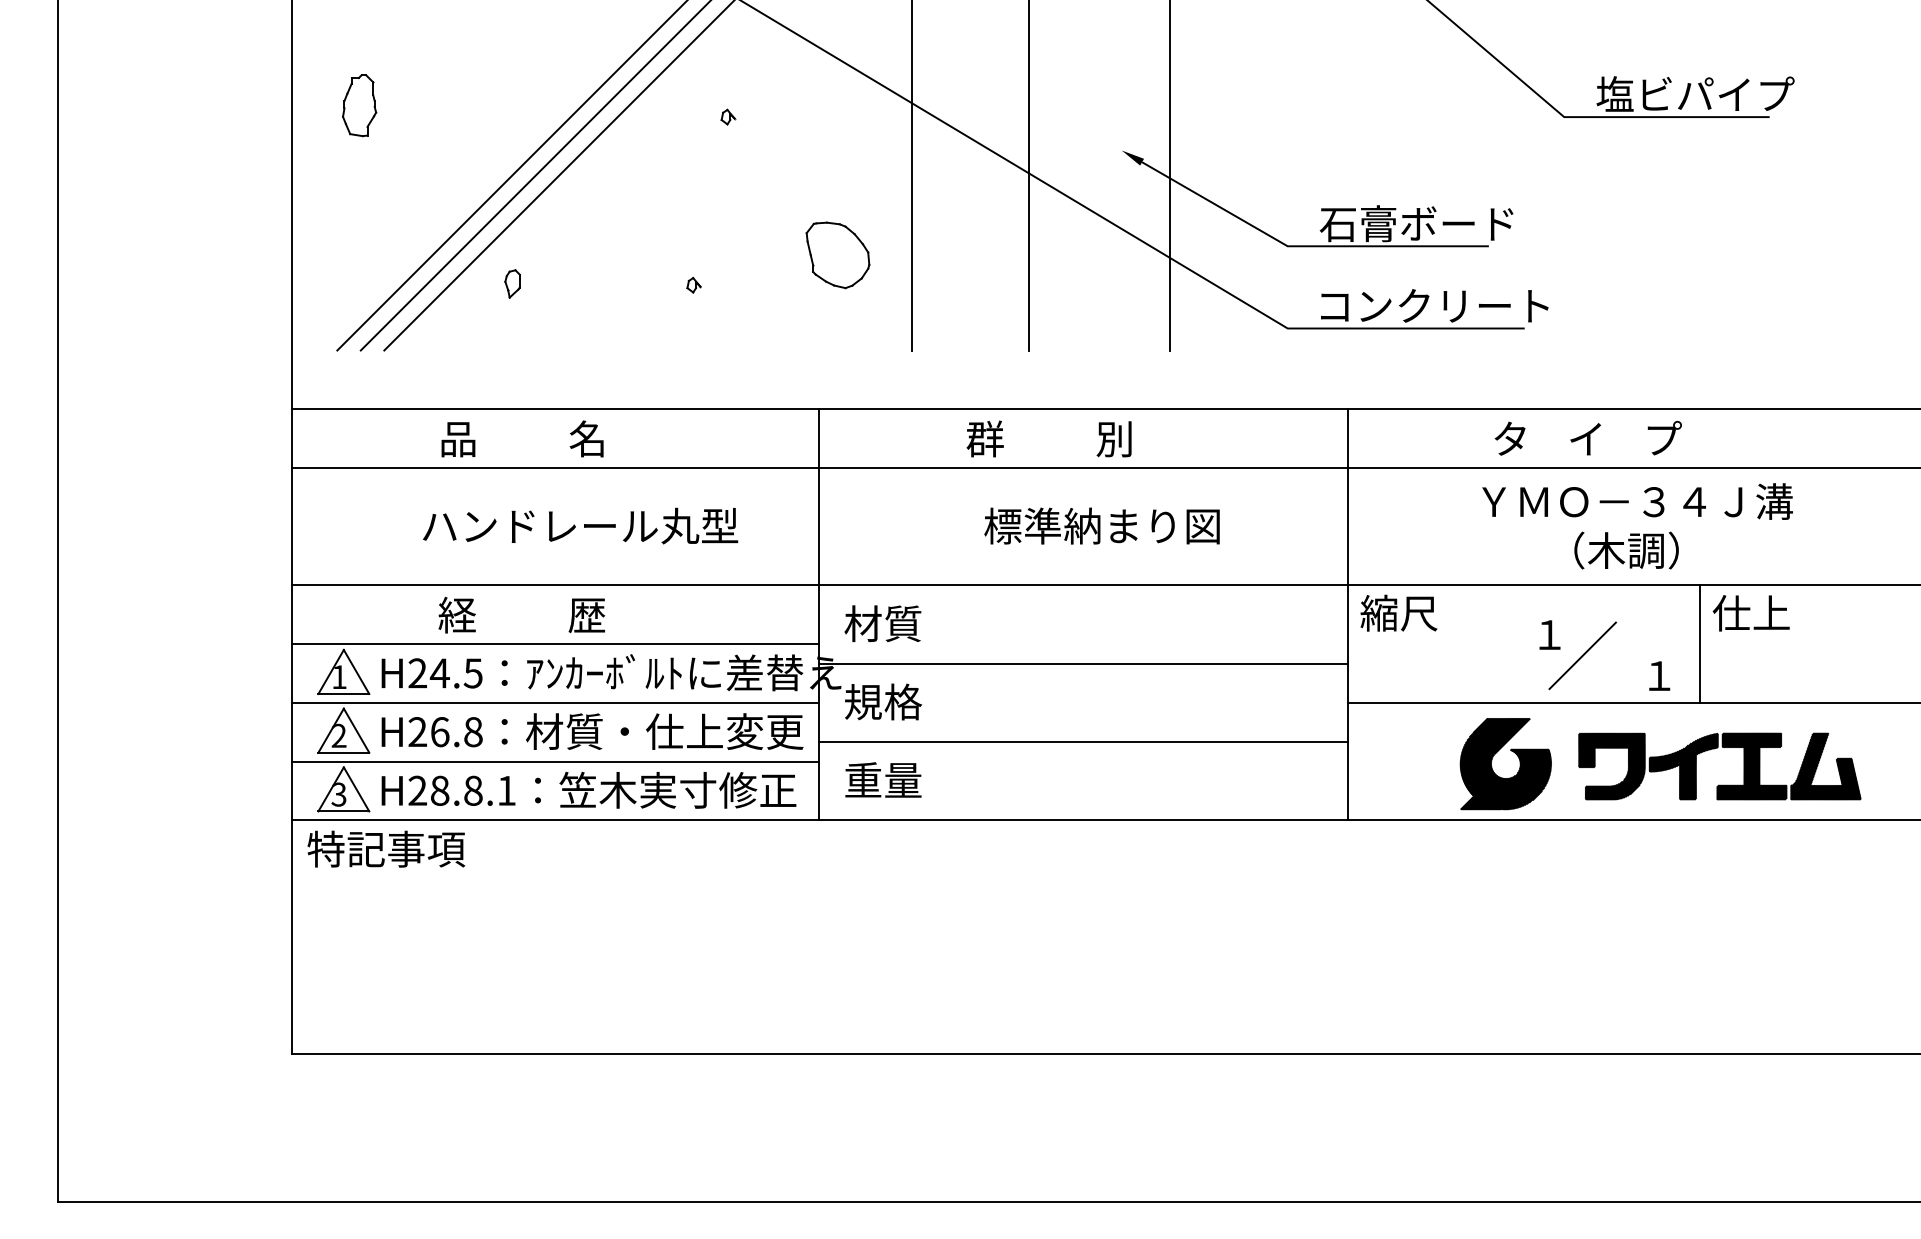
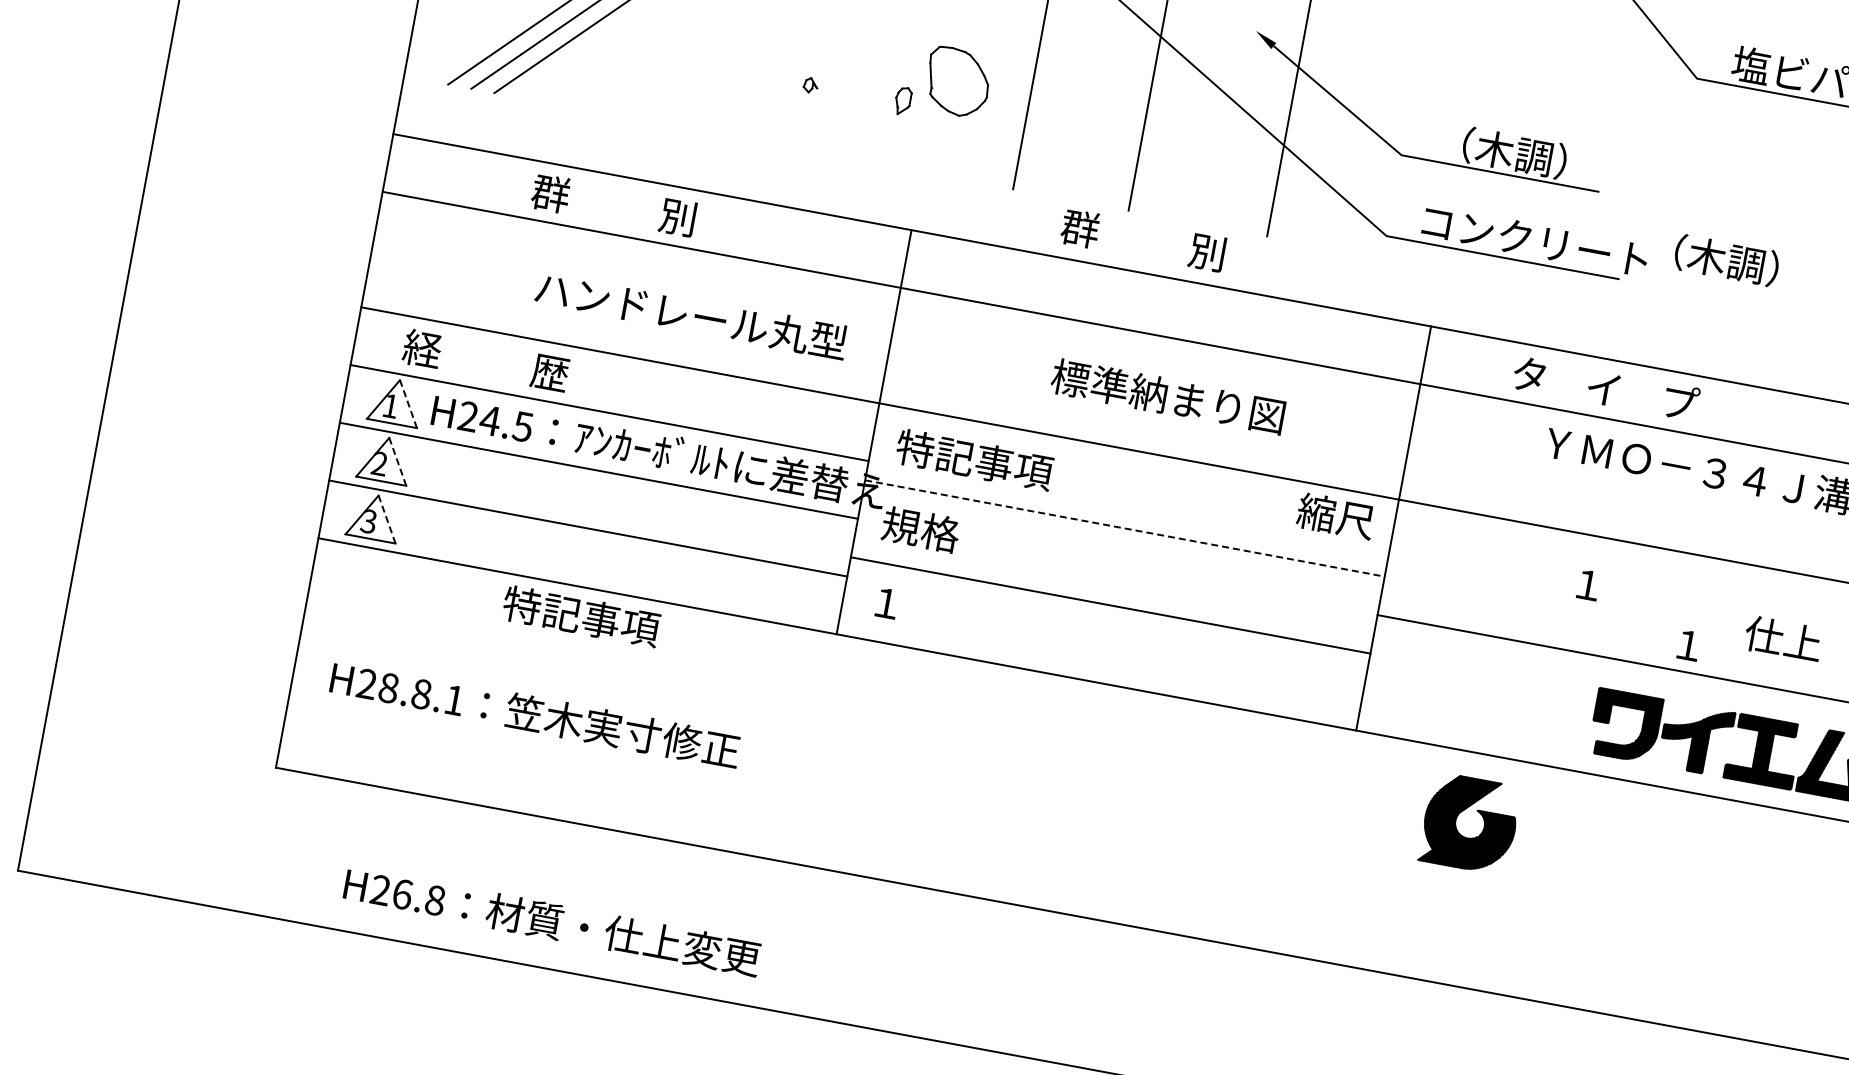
text: (1416, 223) -> (1532, 156), 石膏ボード -> （木調）
part: (512, 283) -> (903, 100), moved
text: (1587, 437) -> (1605, 387), moved
text: (521, 438) -> (613, 204), 品          名 -> 群          別
text: (1048, 438) -> (1142, 239), moved
text: (580, 525) -> (691, 314), moved
text: (1626, 550) -> (1726, 260), moved
text: (1398, 612) -> (1335, 515), moved
text: (1750, 613) -> (1782, 639), moved
text: (521, 614) -> (485, 360), moved
text: (923, 623) -> (974, 459), 材質 -> 特記事項
line: (1700, 643) -> (1735, 621), removed
line: (1582, 655) -> (1616, 611), removed
line: (1084, 663) -> (1125, 528), solid -> dashed
line: (356, 671) -> (408, 403), solid -> dashed
line: (356, 730) -> (397, 461), solid -> dashed
text: (592, 731) -> (552, 921), moved
part: (1492, 766) -> (1456, 823), moved
text: (883, 779) -> (907, 605), 重量 -> １
line: (356, 788) -> (387, 518), solid -> dashed
text: (588, 790) -> (534, 714), moved
text: (386, 848) -> (581, 615), moved

